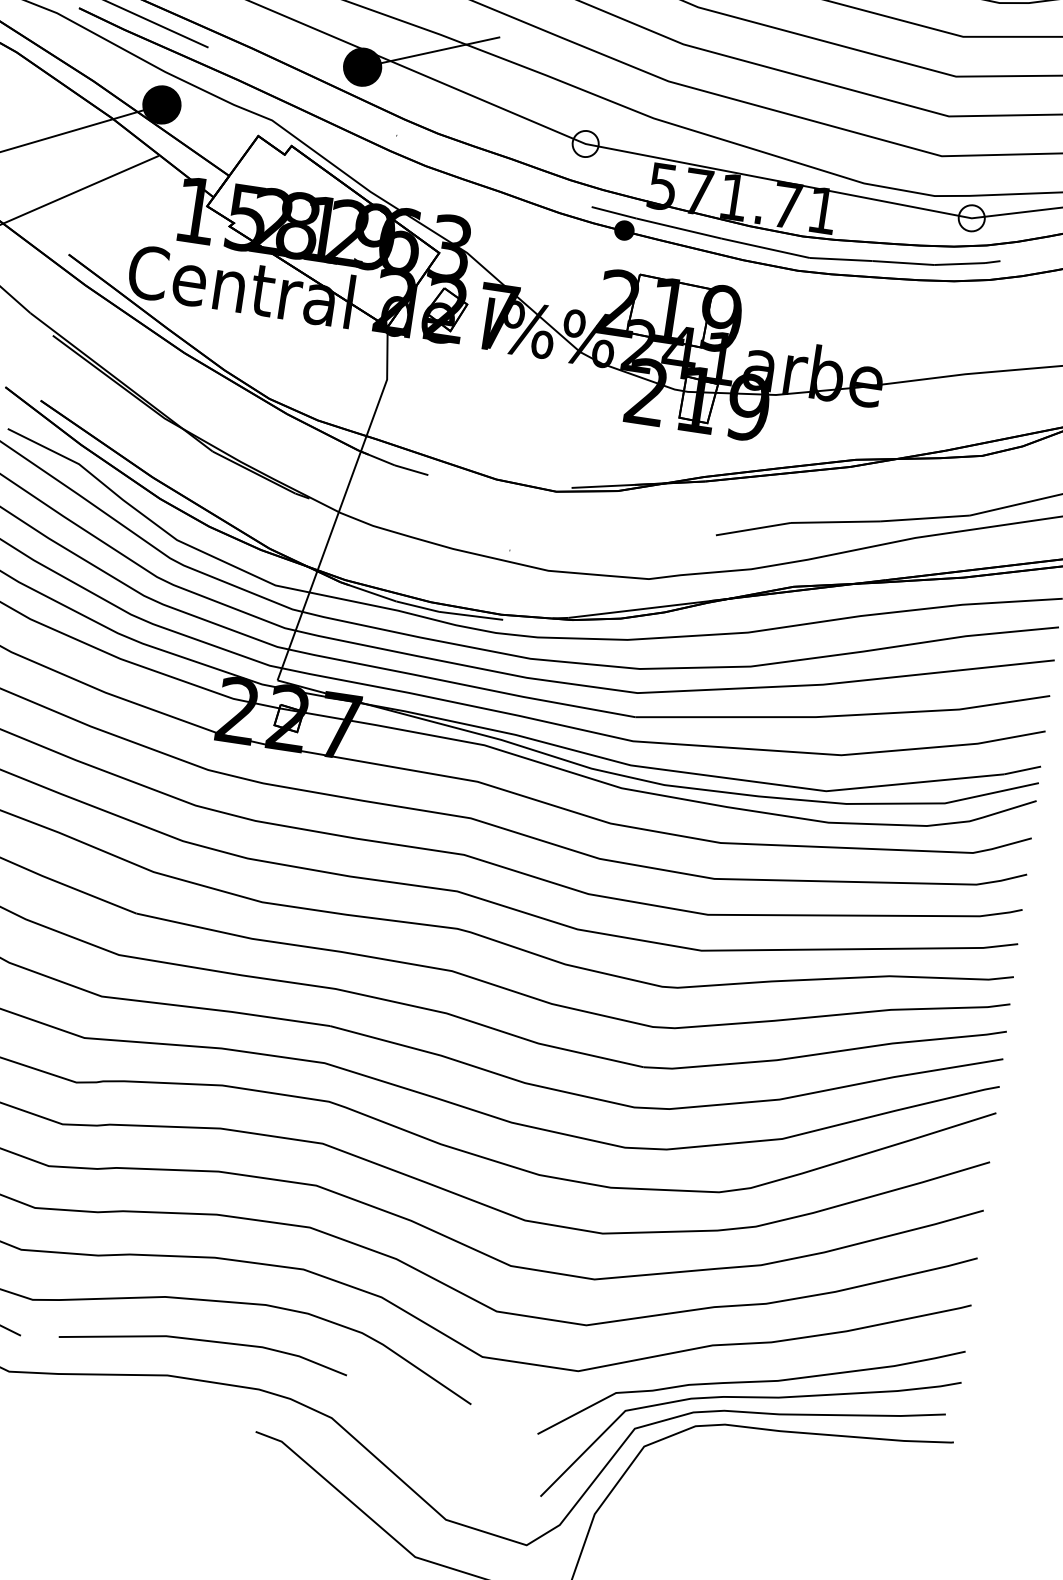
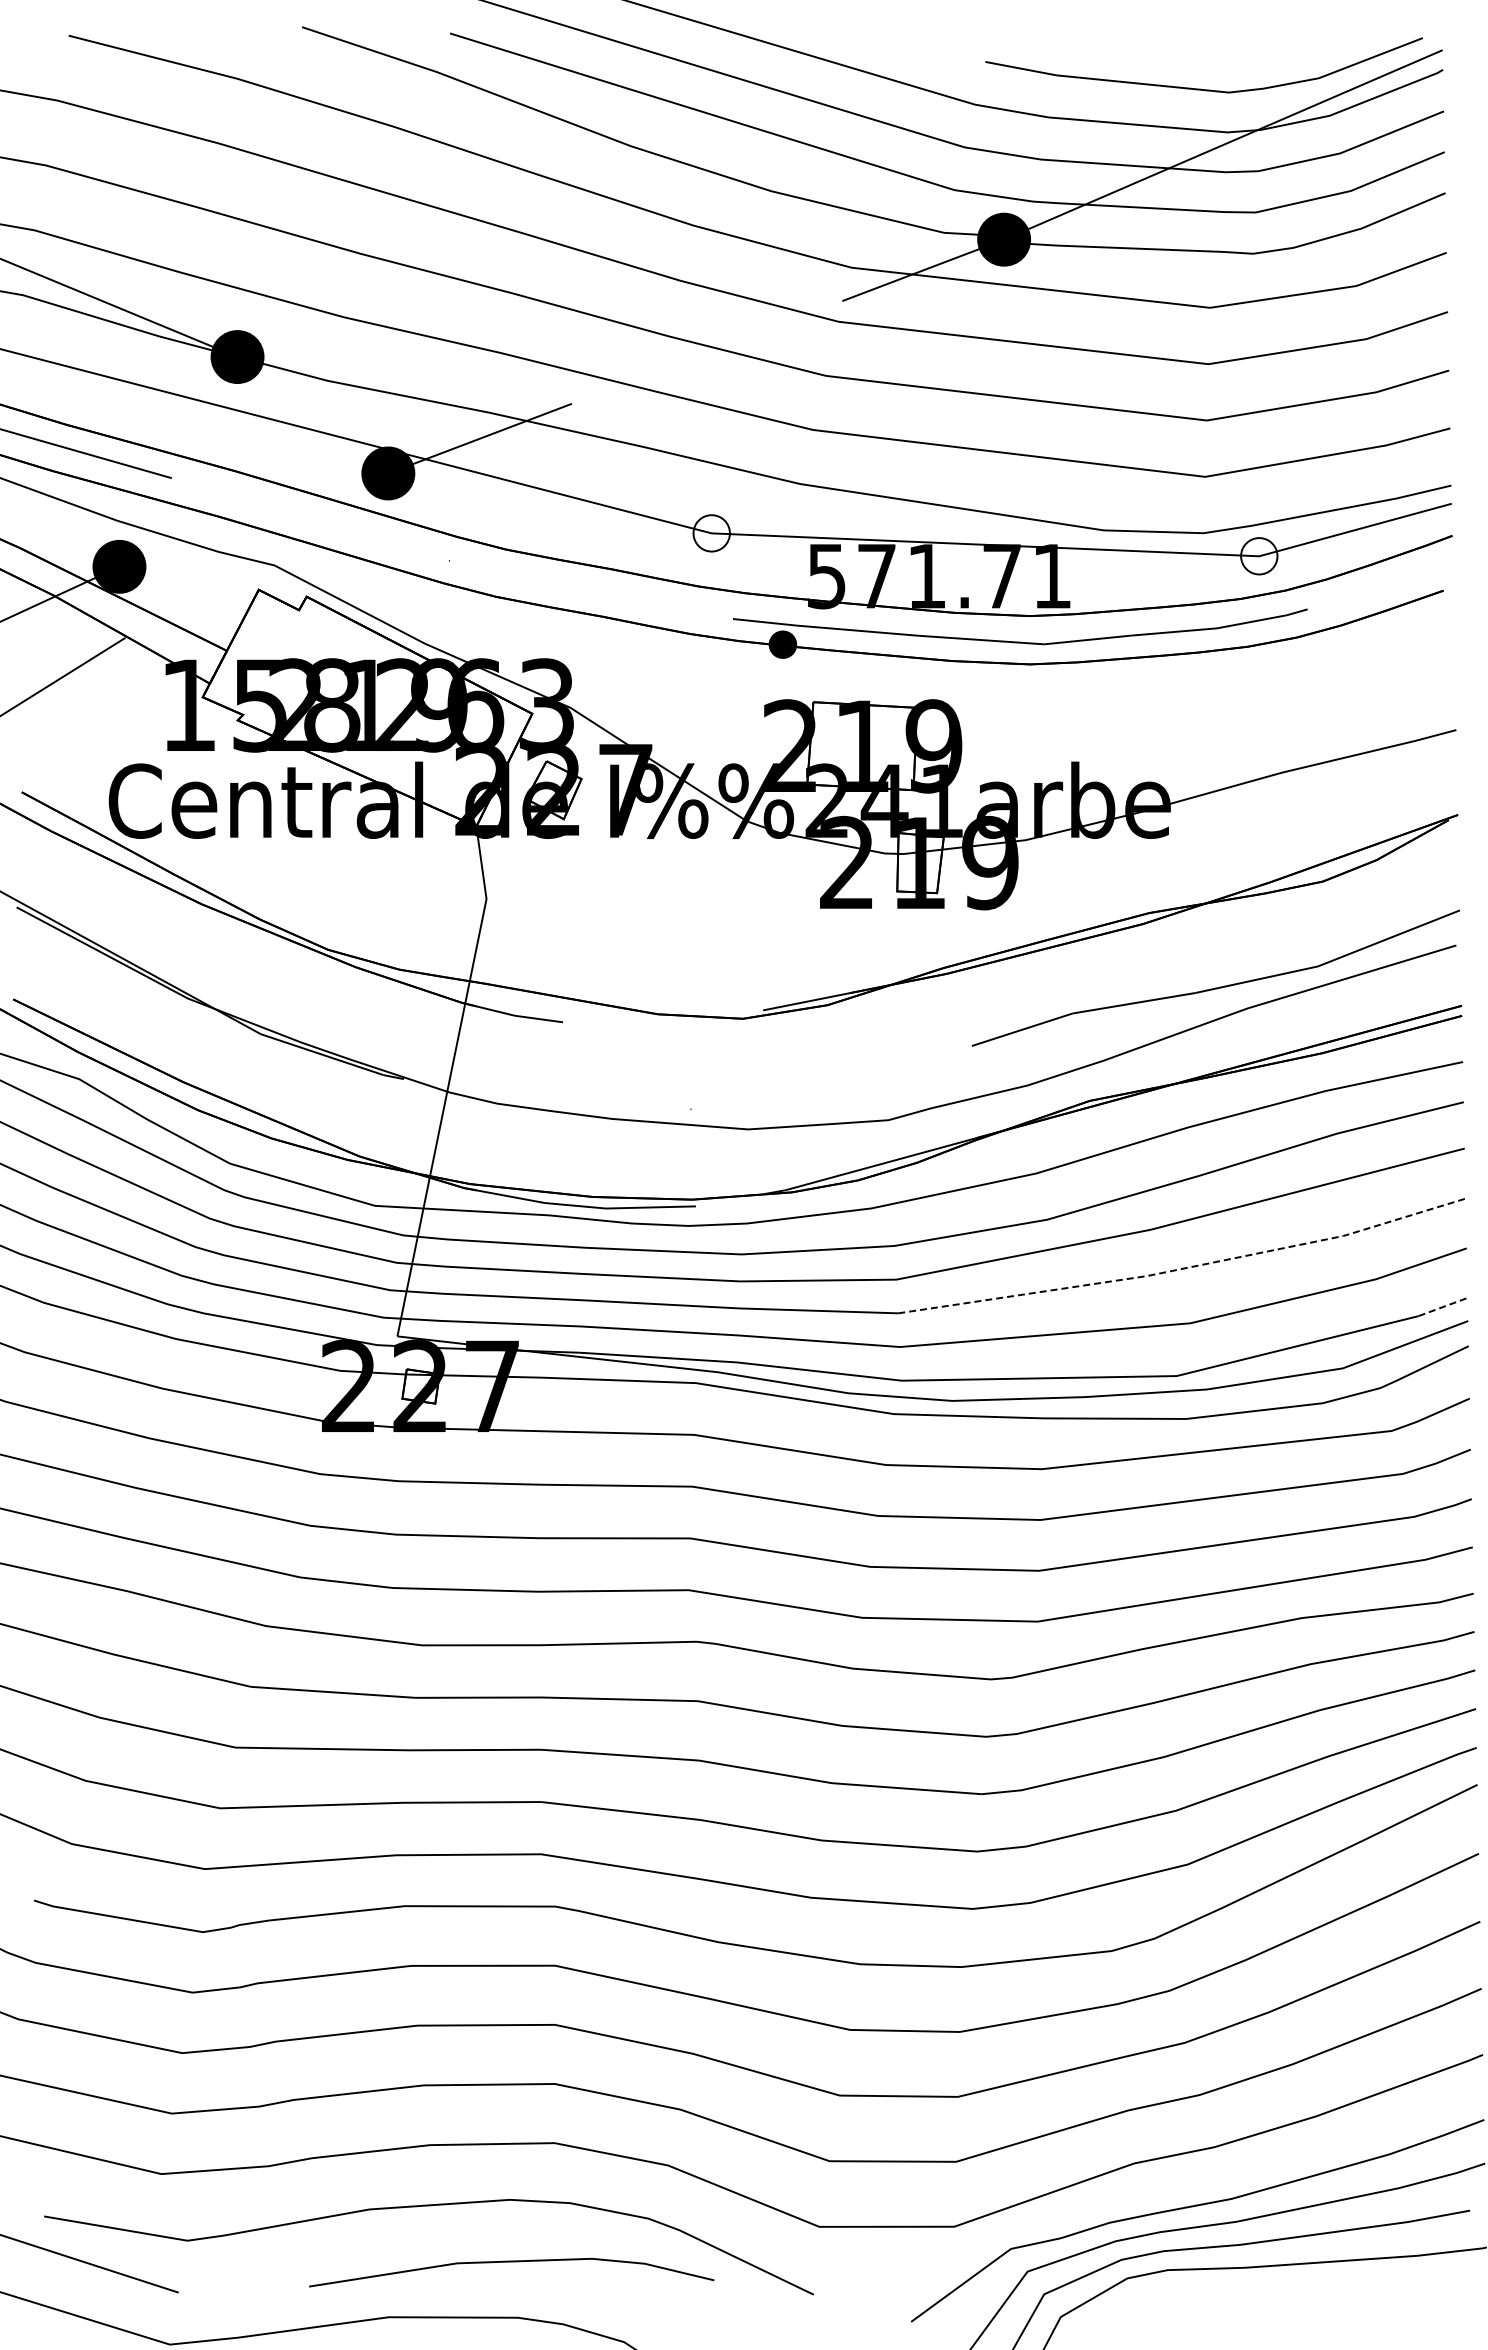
line: (843, 715) -> (1185, 1268), solid -> dashed
line: (1022, 770) -> (1443, 1306), solid -> dashed
line: (204, 1341) -> (511, 2262), moved

